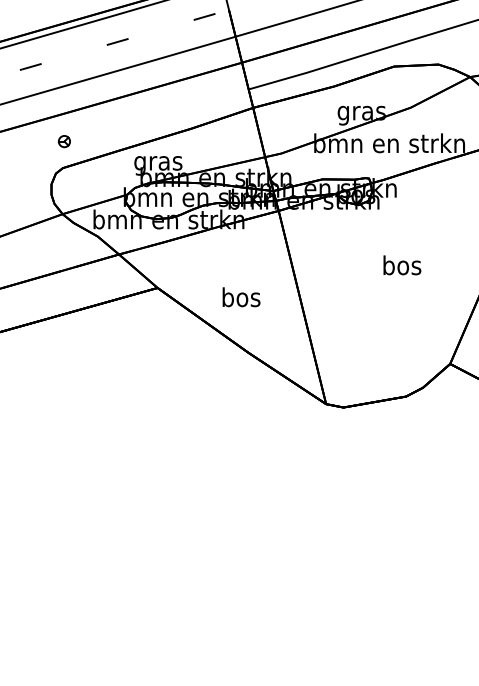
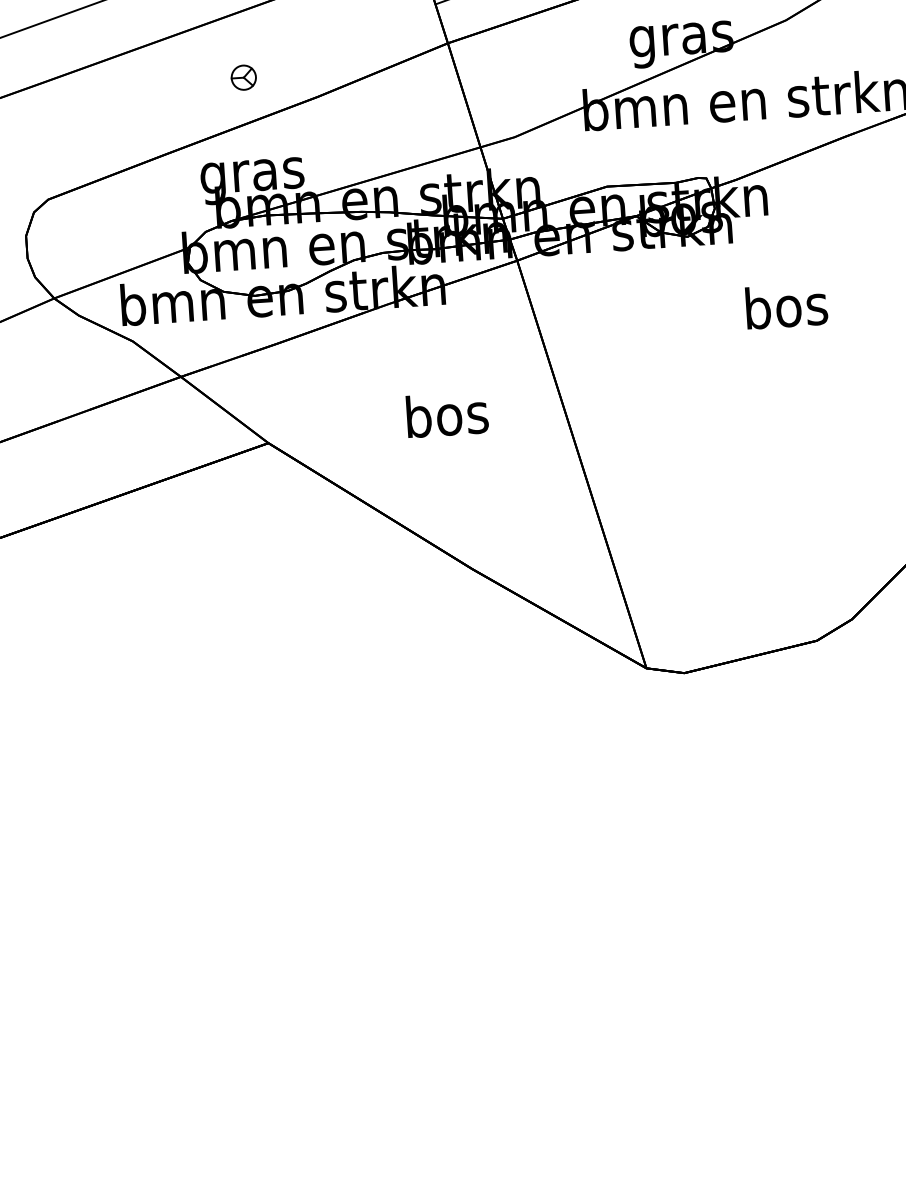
part: (63, 141) -> (241, 77), moved
text: (402, 265) -> (786, 306), moved
text: (241, 297) -> (447, 415), moved

